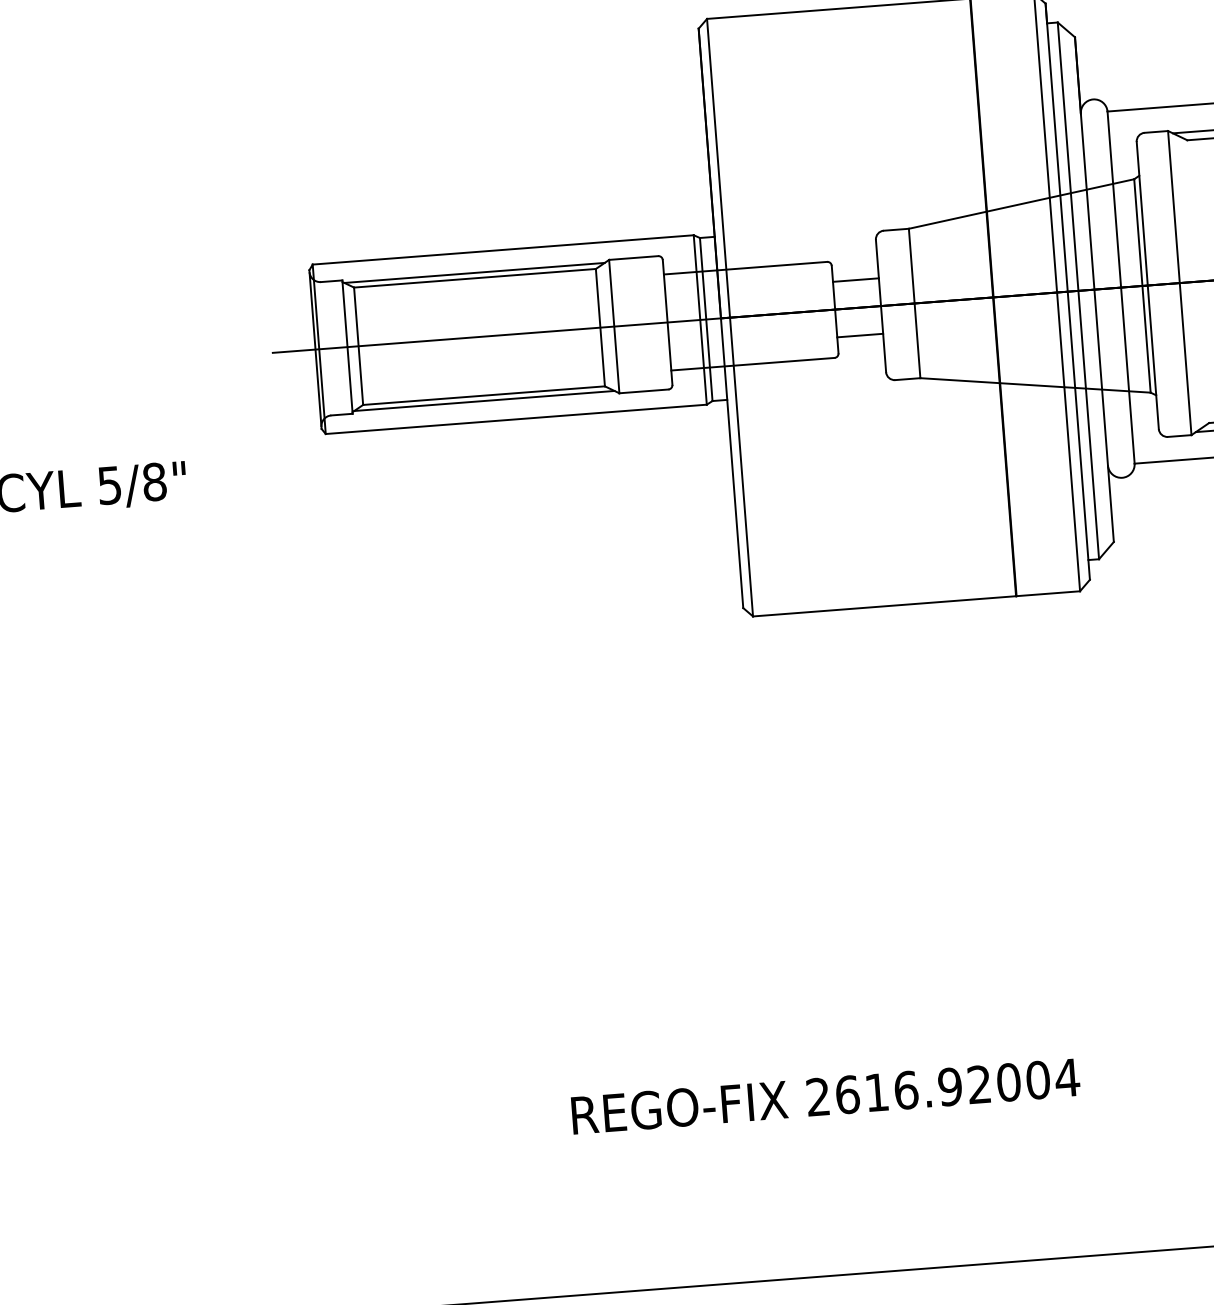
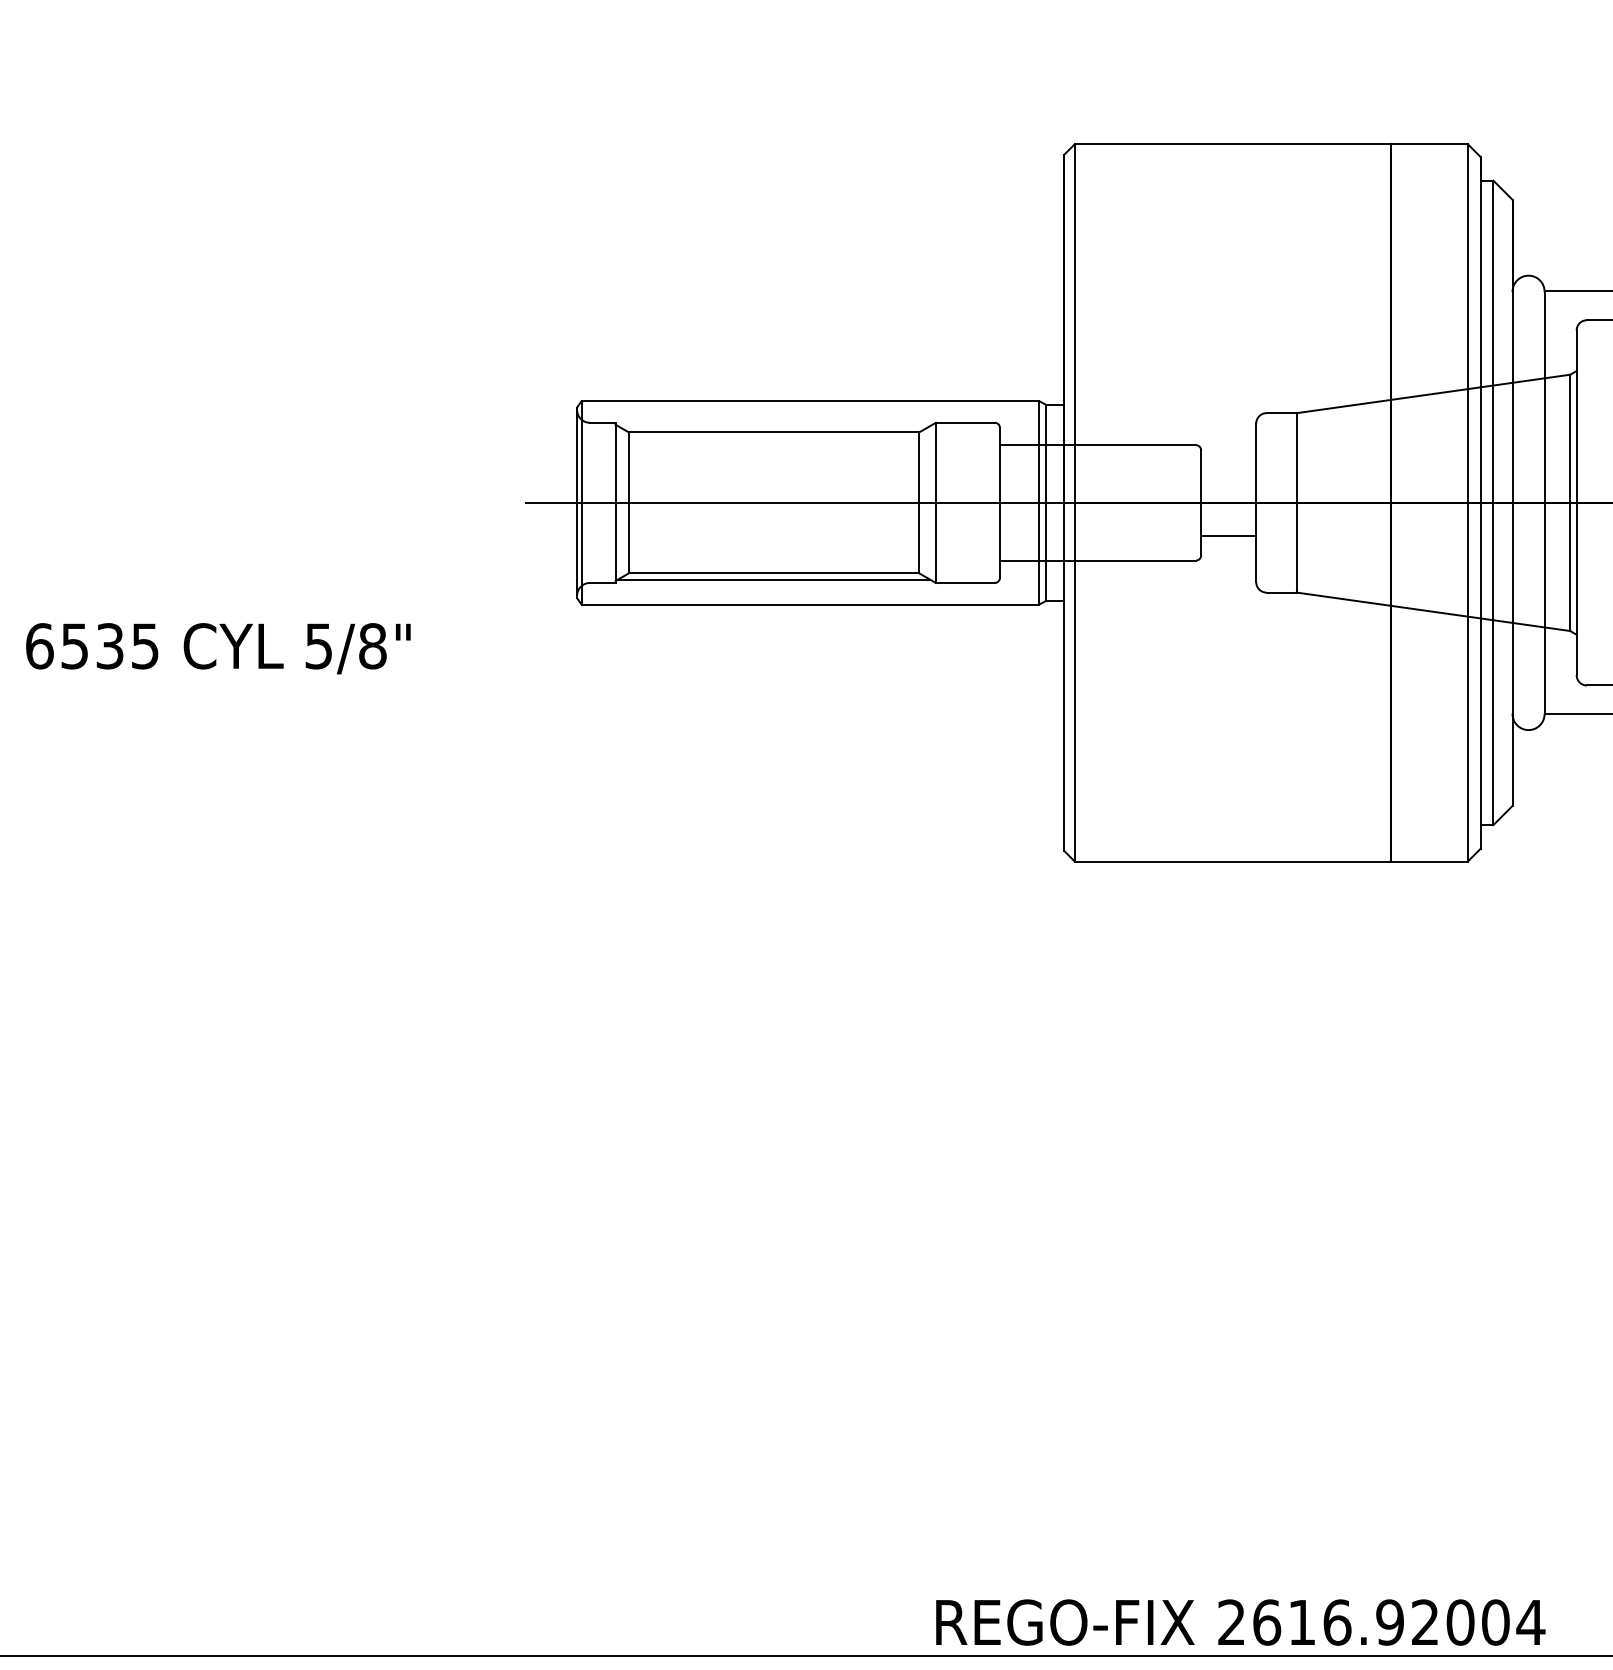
line: (474, 273) -> (773, 426), removed
line: (855, 280) -> (1228, 469), removed
text: (825, 1096) -> (1240, 1622), moved

